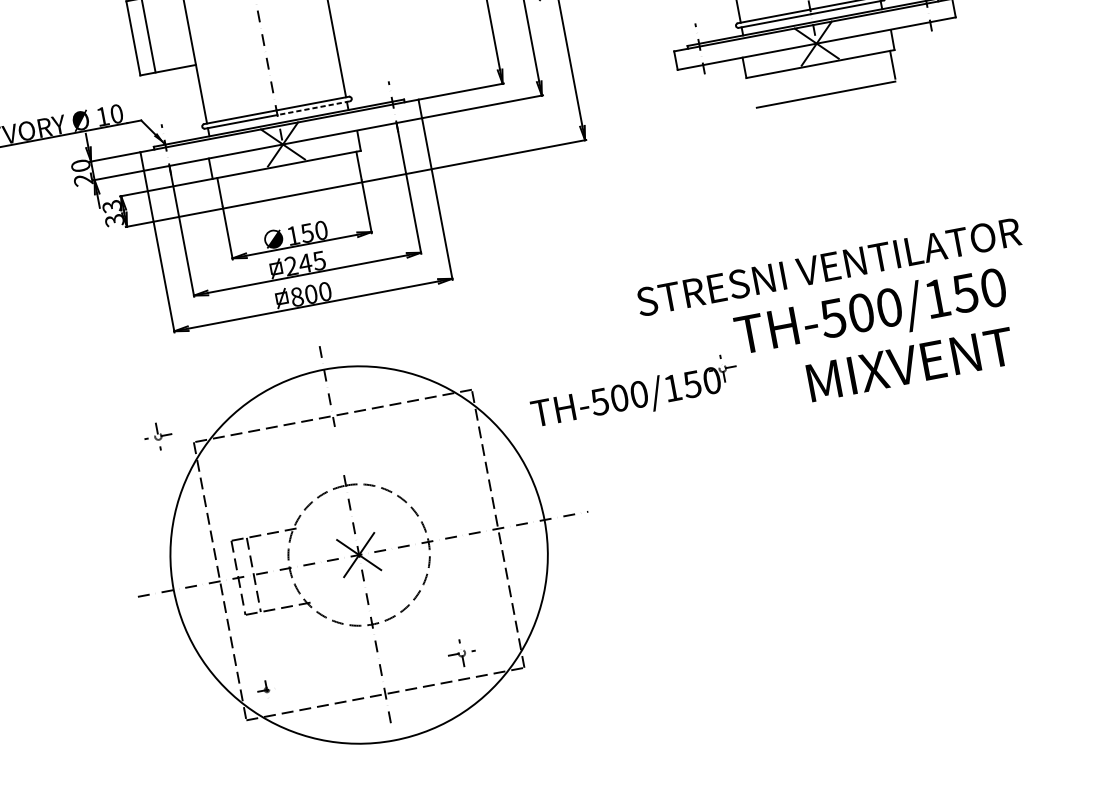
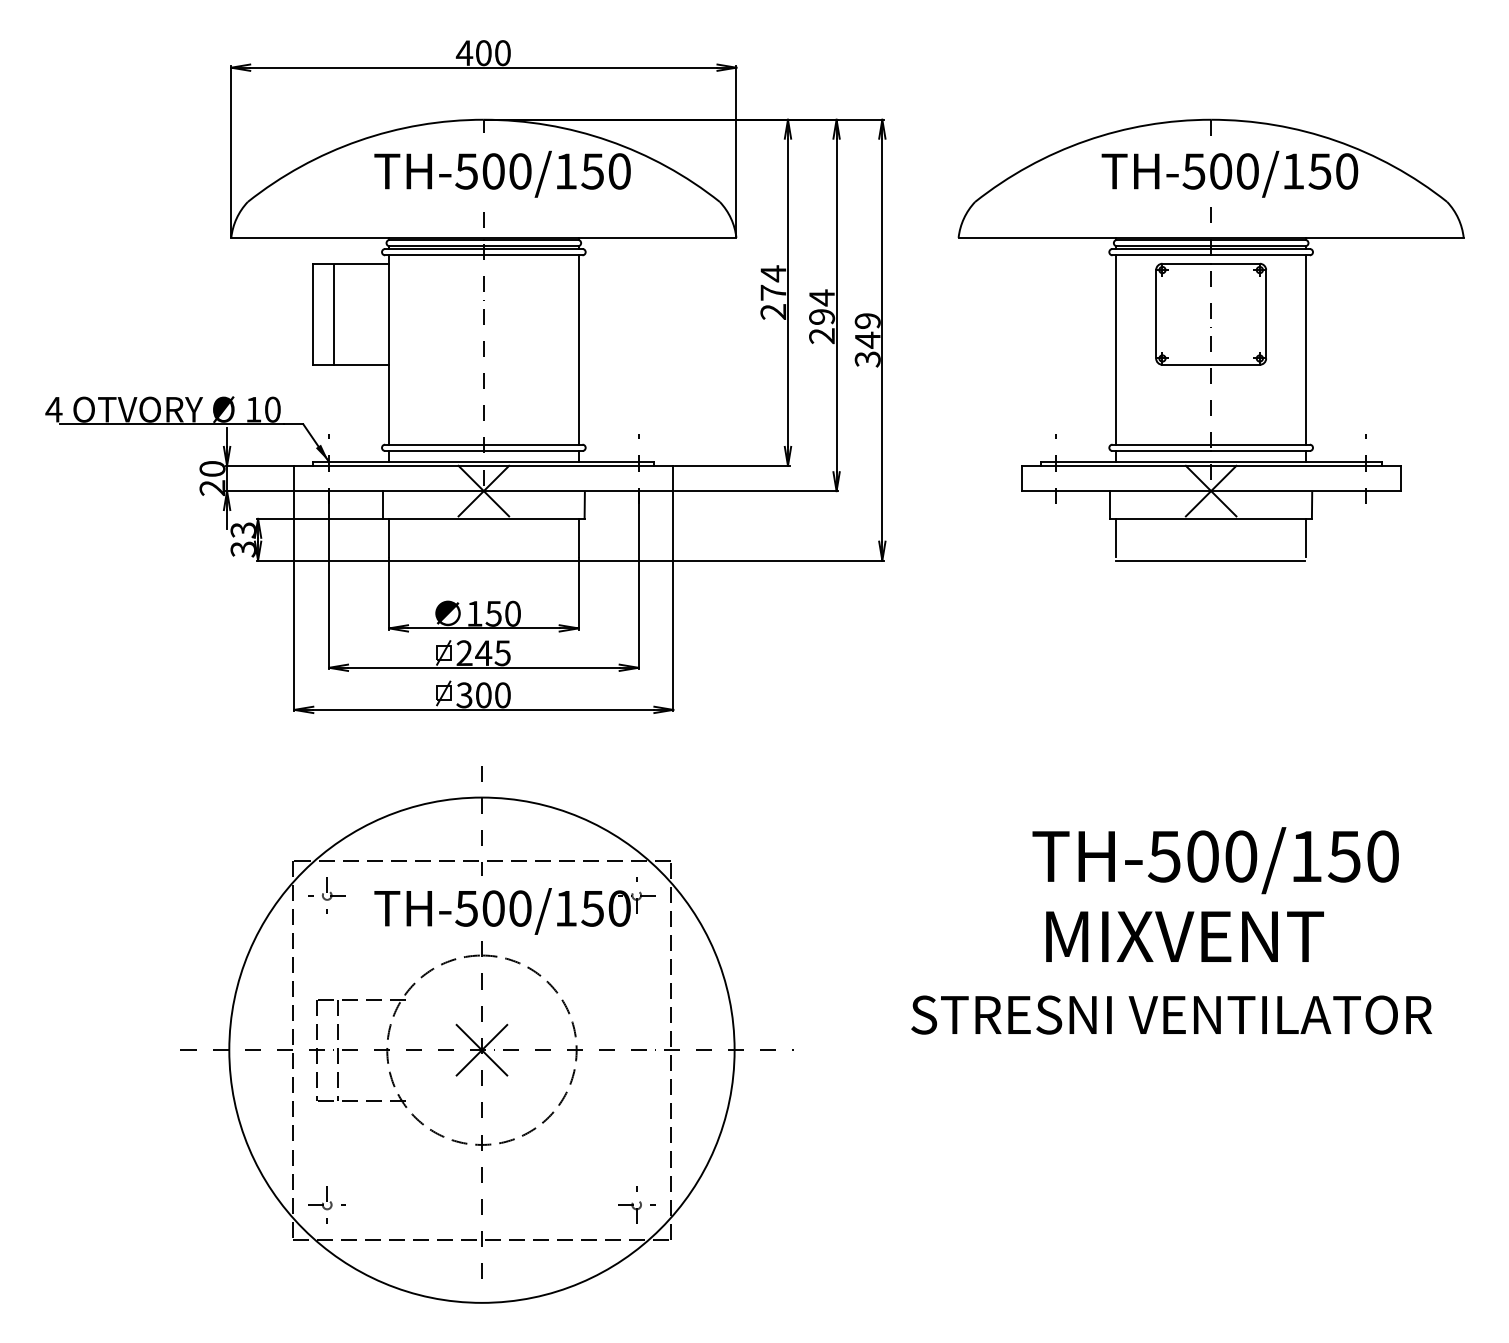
line: (753, 90) -> (1116, 537), added
line: (313, 108) -> (532, 451), dashed -> solid
text: (828, 266) -> (1171, 1014), moved
text: (297, 297) -> (464, 695), 800 -> 300
text: (910, 364) -> (1184, 936), moved
part: (634, 393) -> (514, 905), moved
part: (157, 436) -> (326, 895), moved
part: (461, 652) -> (636, 1204), moved
part: (266, 689) -> (326, 1204), size x1.43

